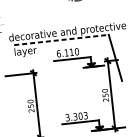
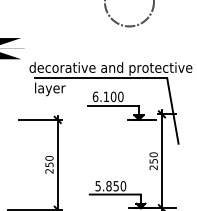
line: (61, 40) -> (101, 78), dashed -> solid
text: (71, 52) -> (113, 96), 6.110 -> 6.100
text: (76, 116) -> (110, 186), 3.303 -> 5.850

